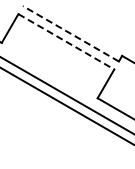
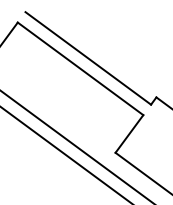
line: (70, 33) -> (87, 57), dashed -> solid
line: (66, 42) -> (80, 69), dashed -> solid

